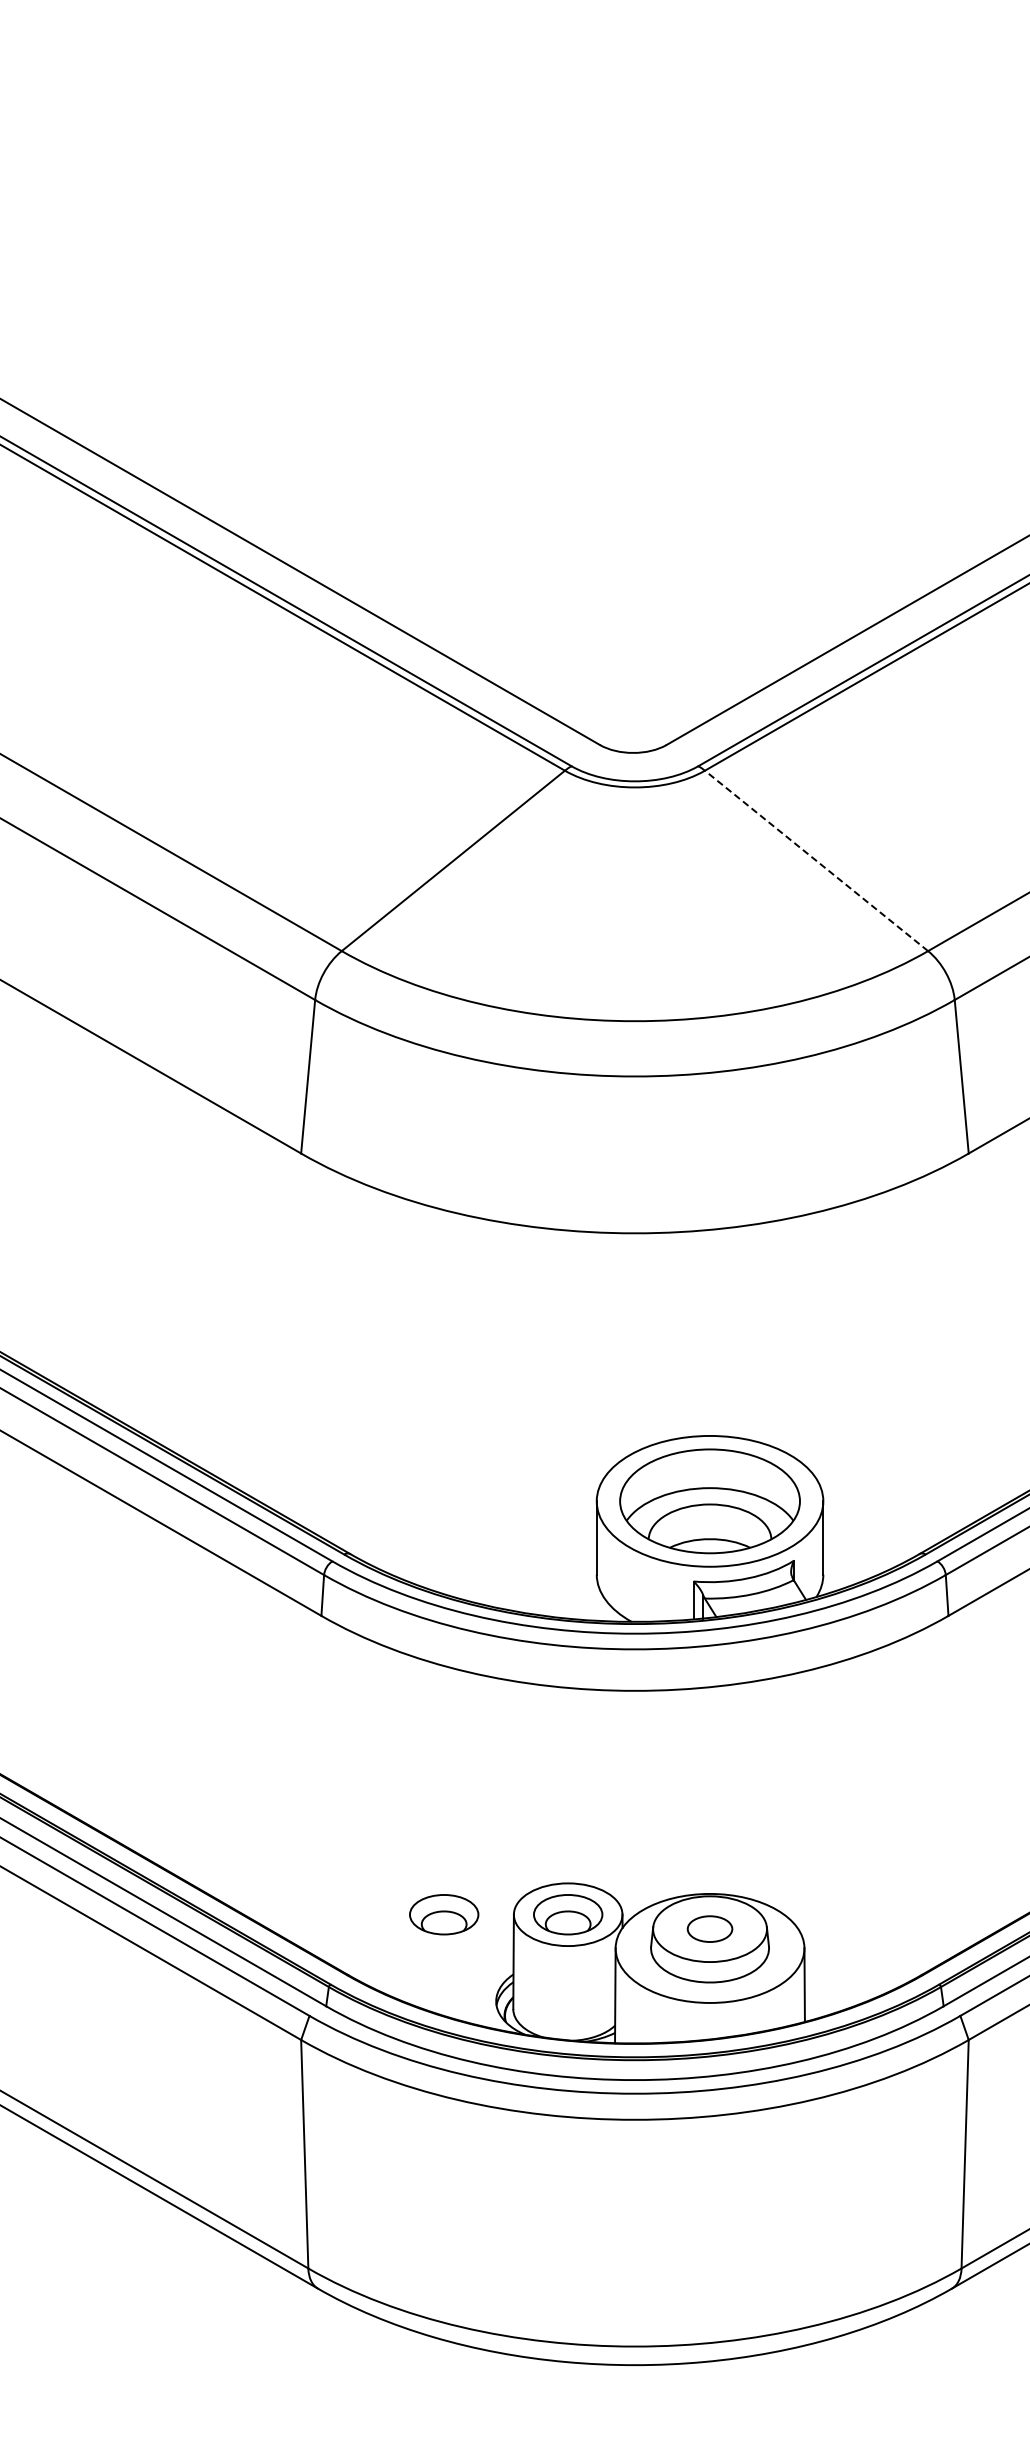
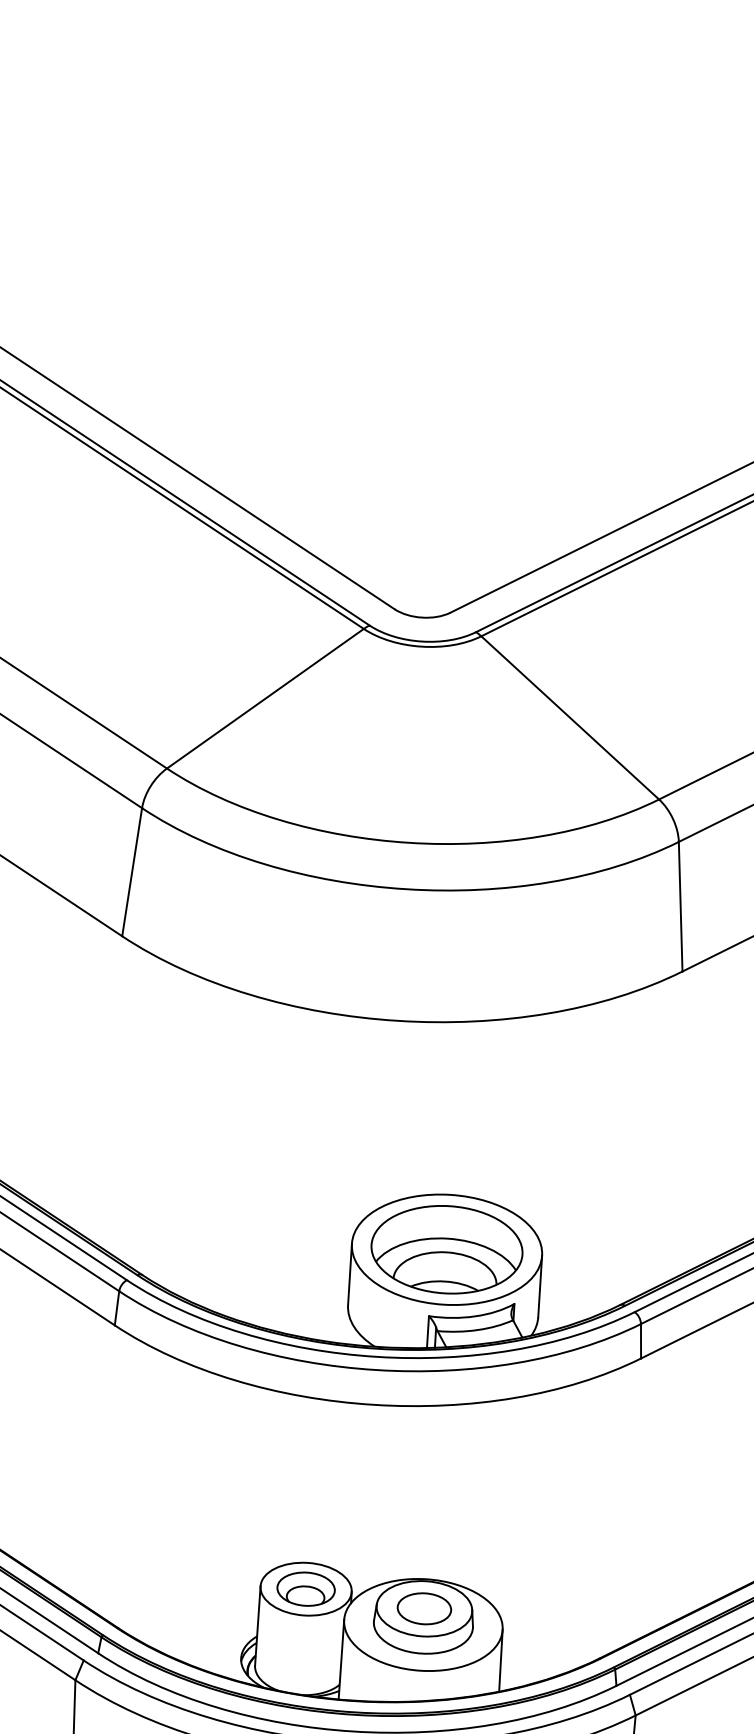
line: (816, 860) -> (570, 717), dashed -> solid
part: (444, 1914) -> (202, 1582), removed
part: (709, 1928) -> (424, 1608), size x1.43

